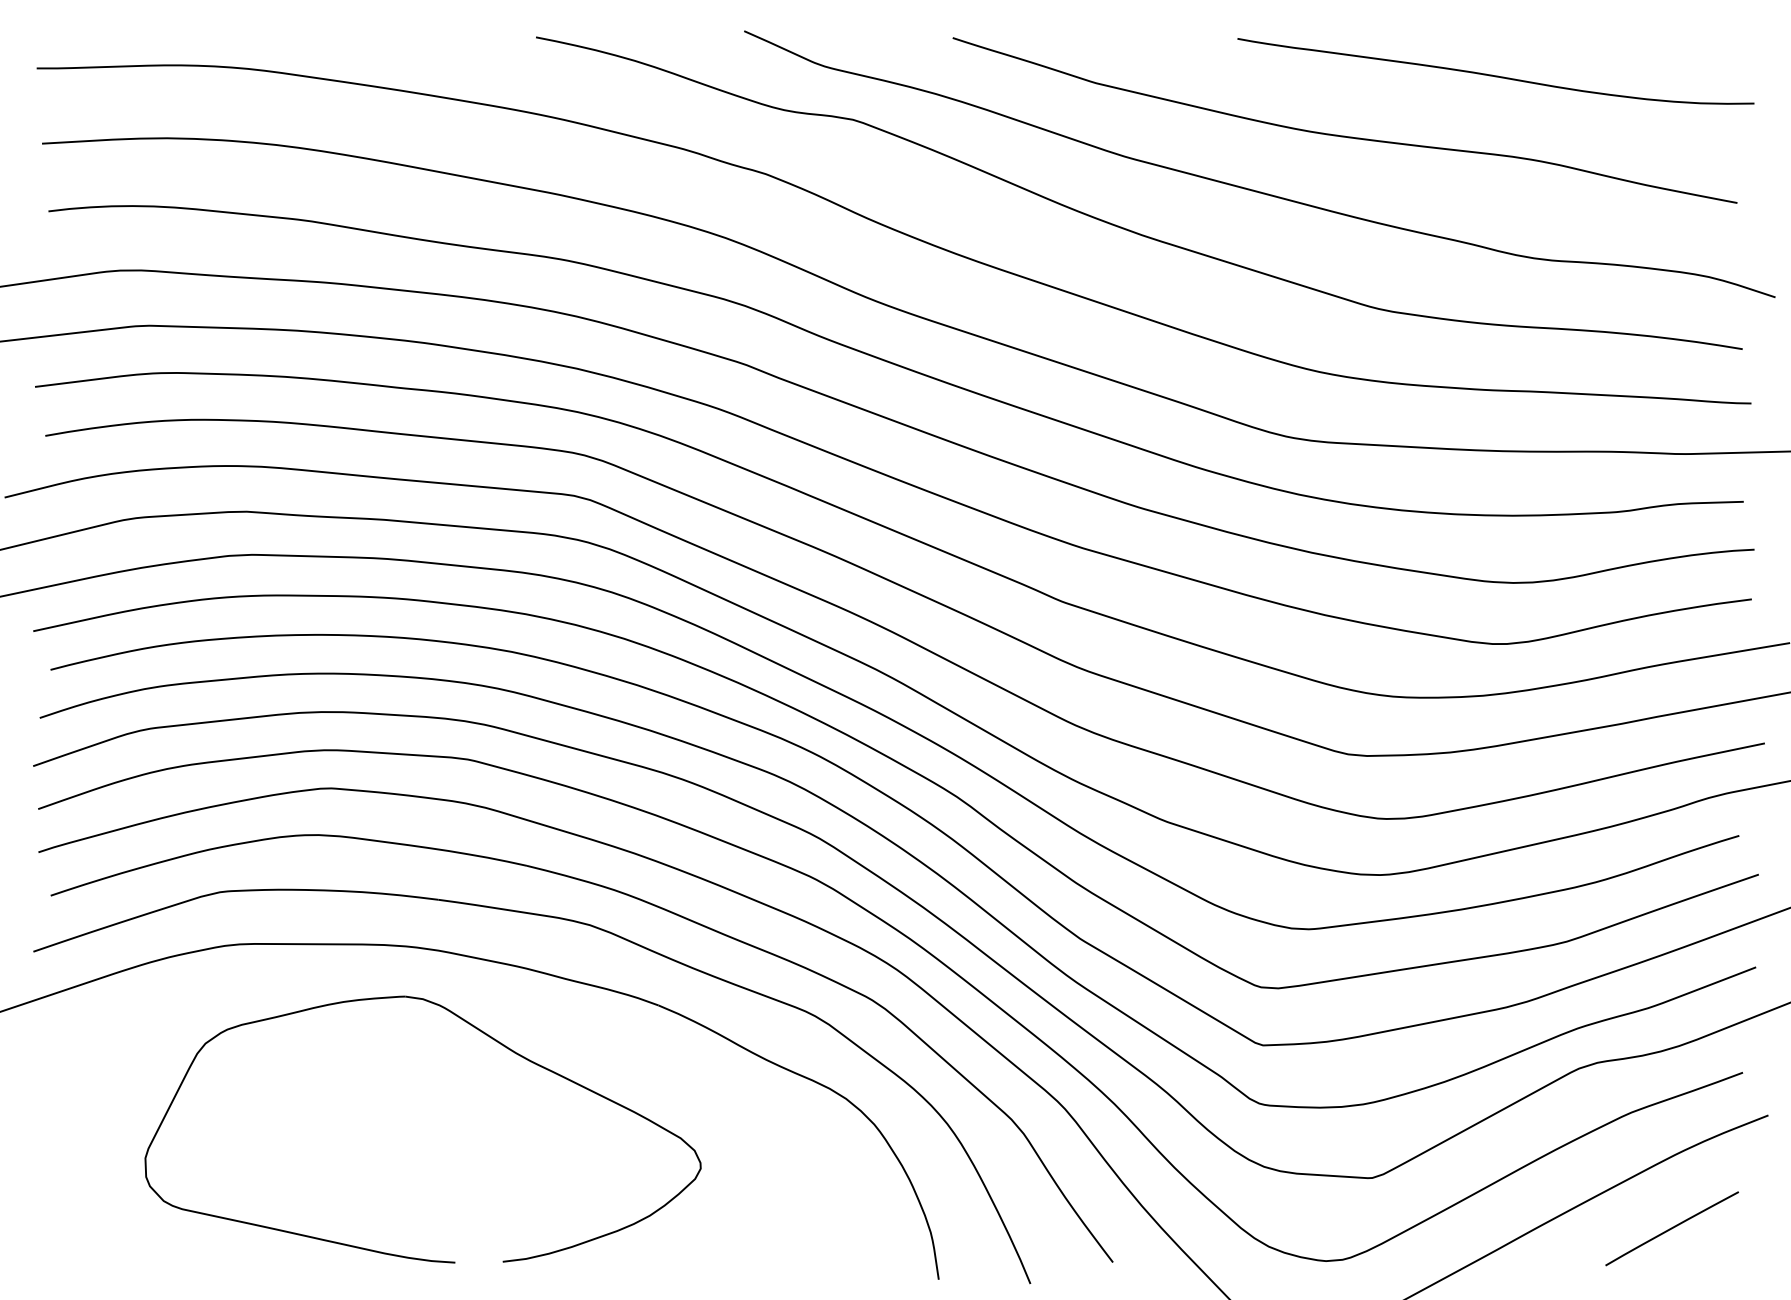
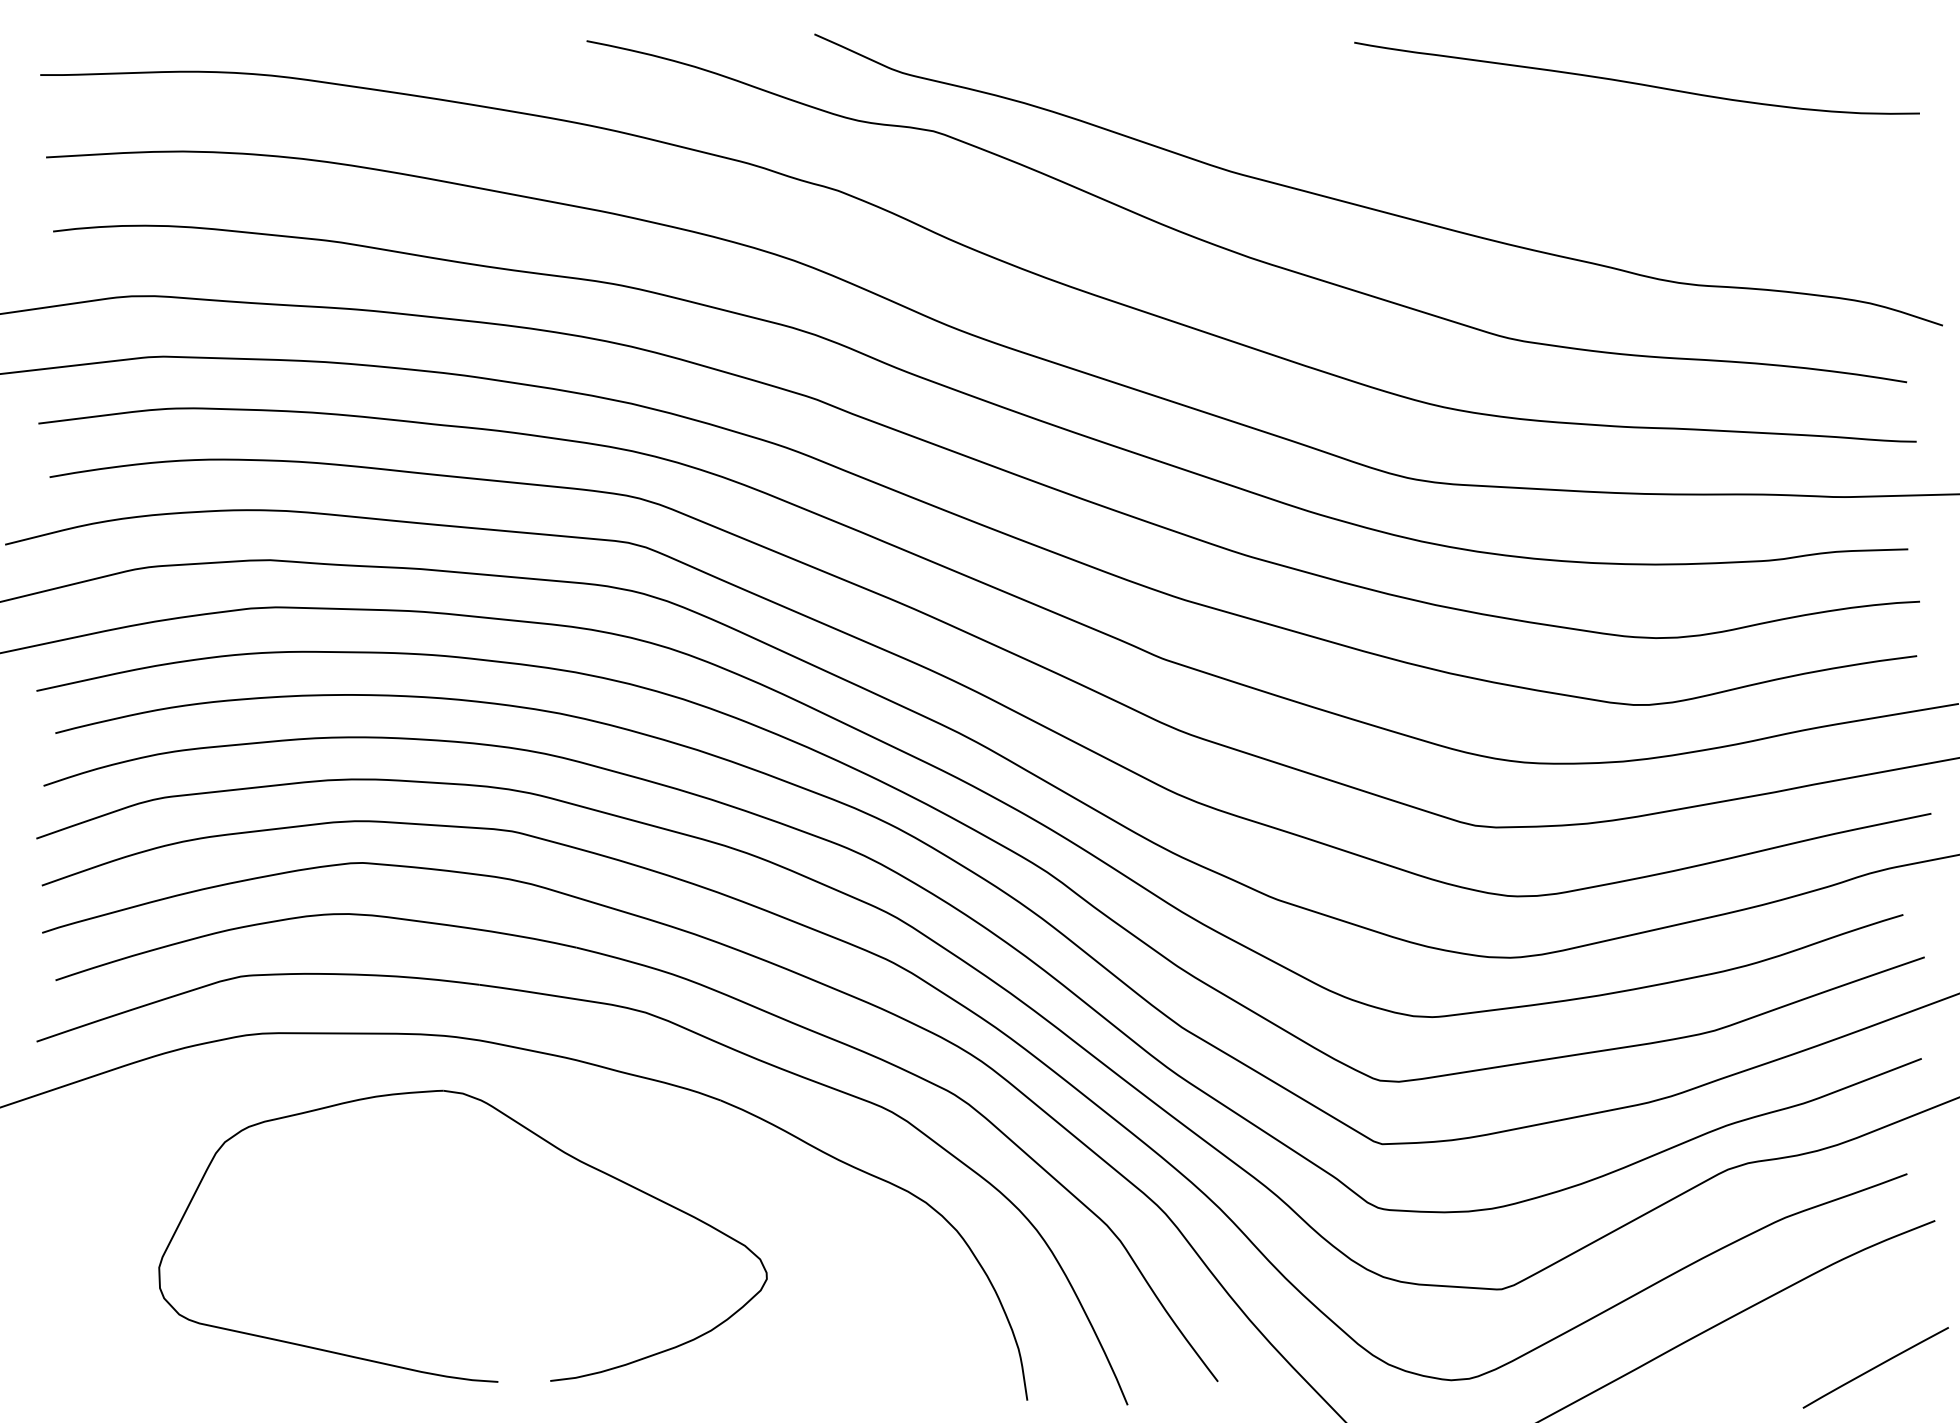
curve: (1344, 135) -> (1471, 148), removed
line: (1671, 1228) -> (1875, 1367), moved

